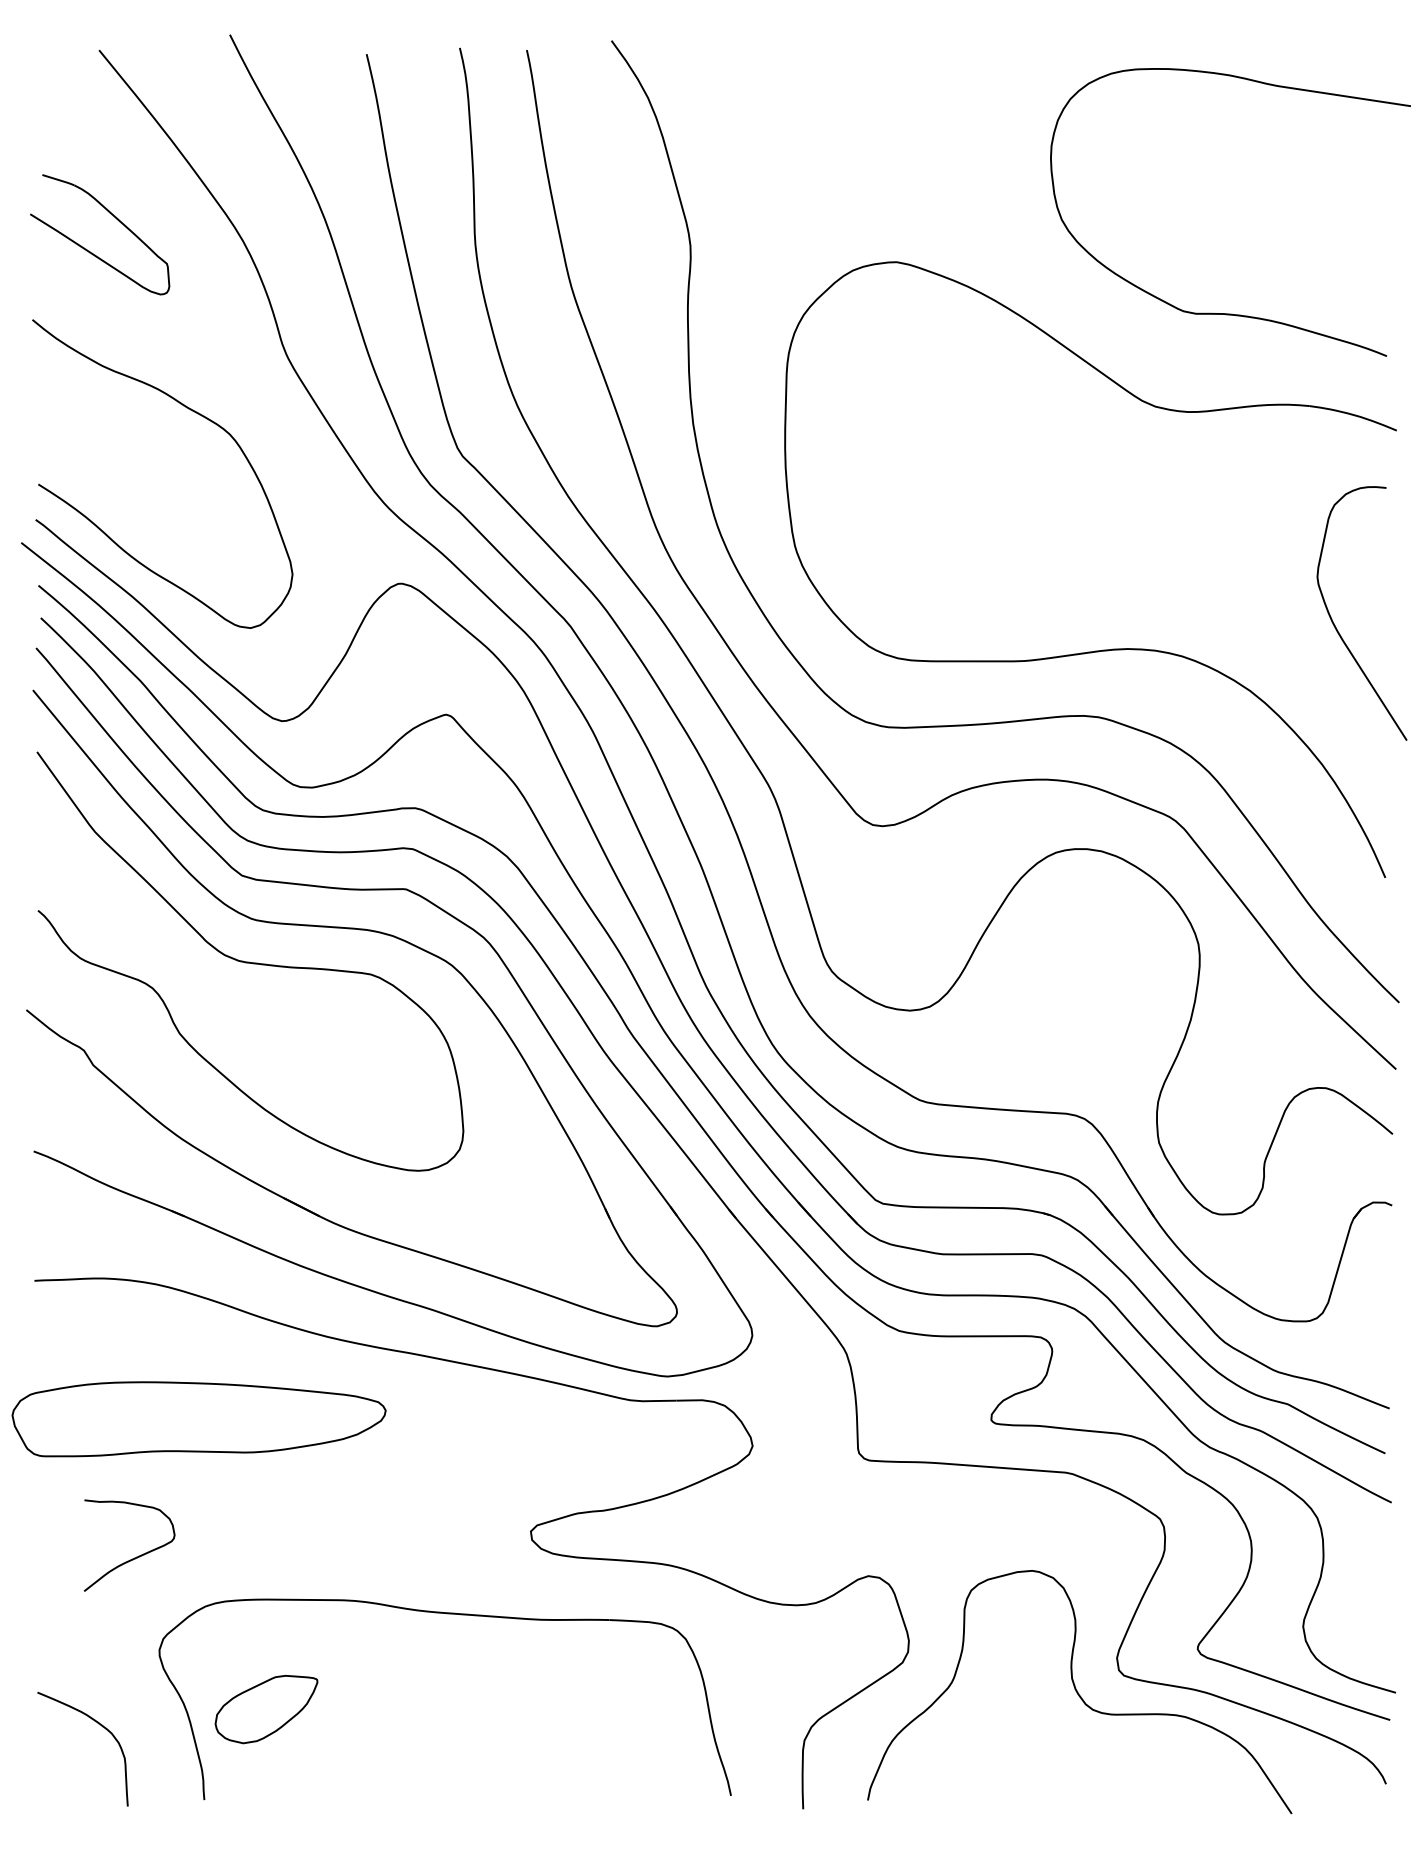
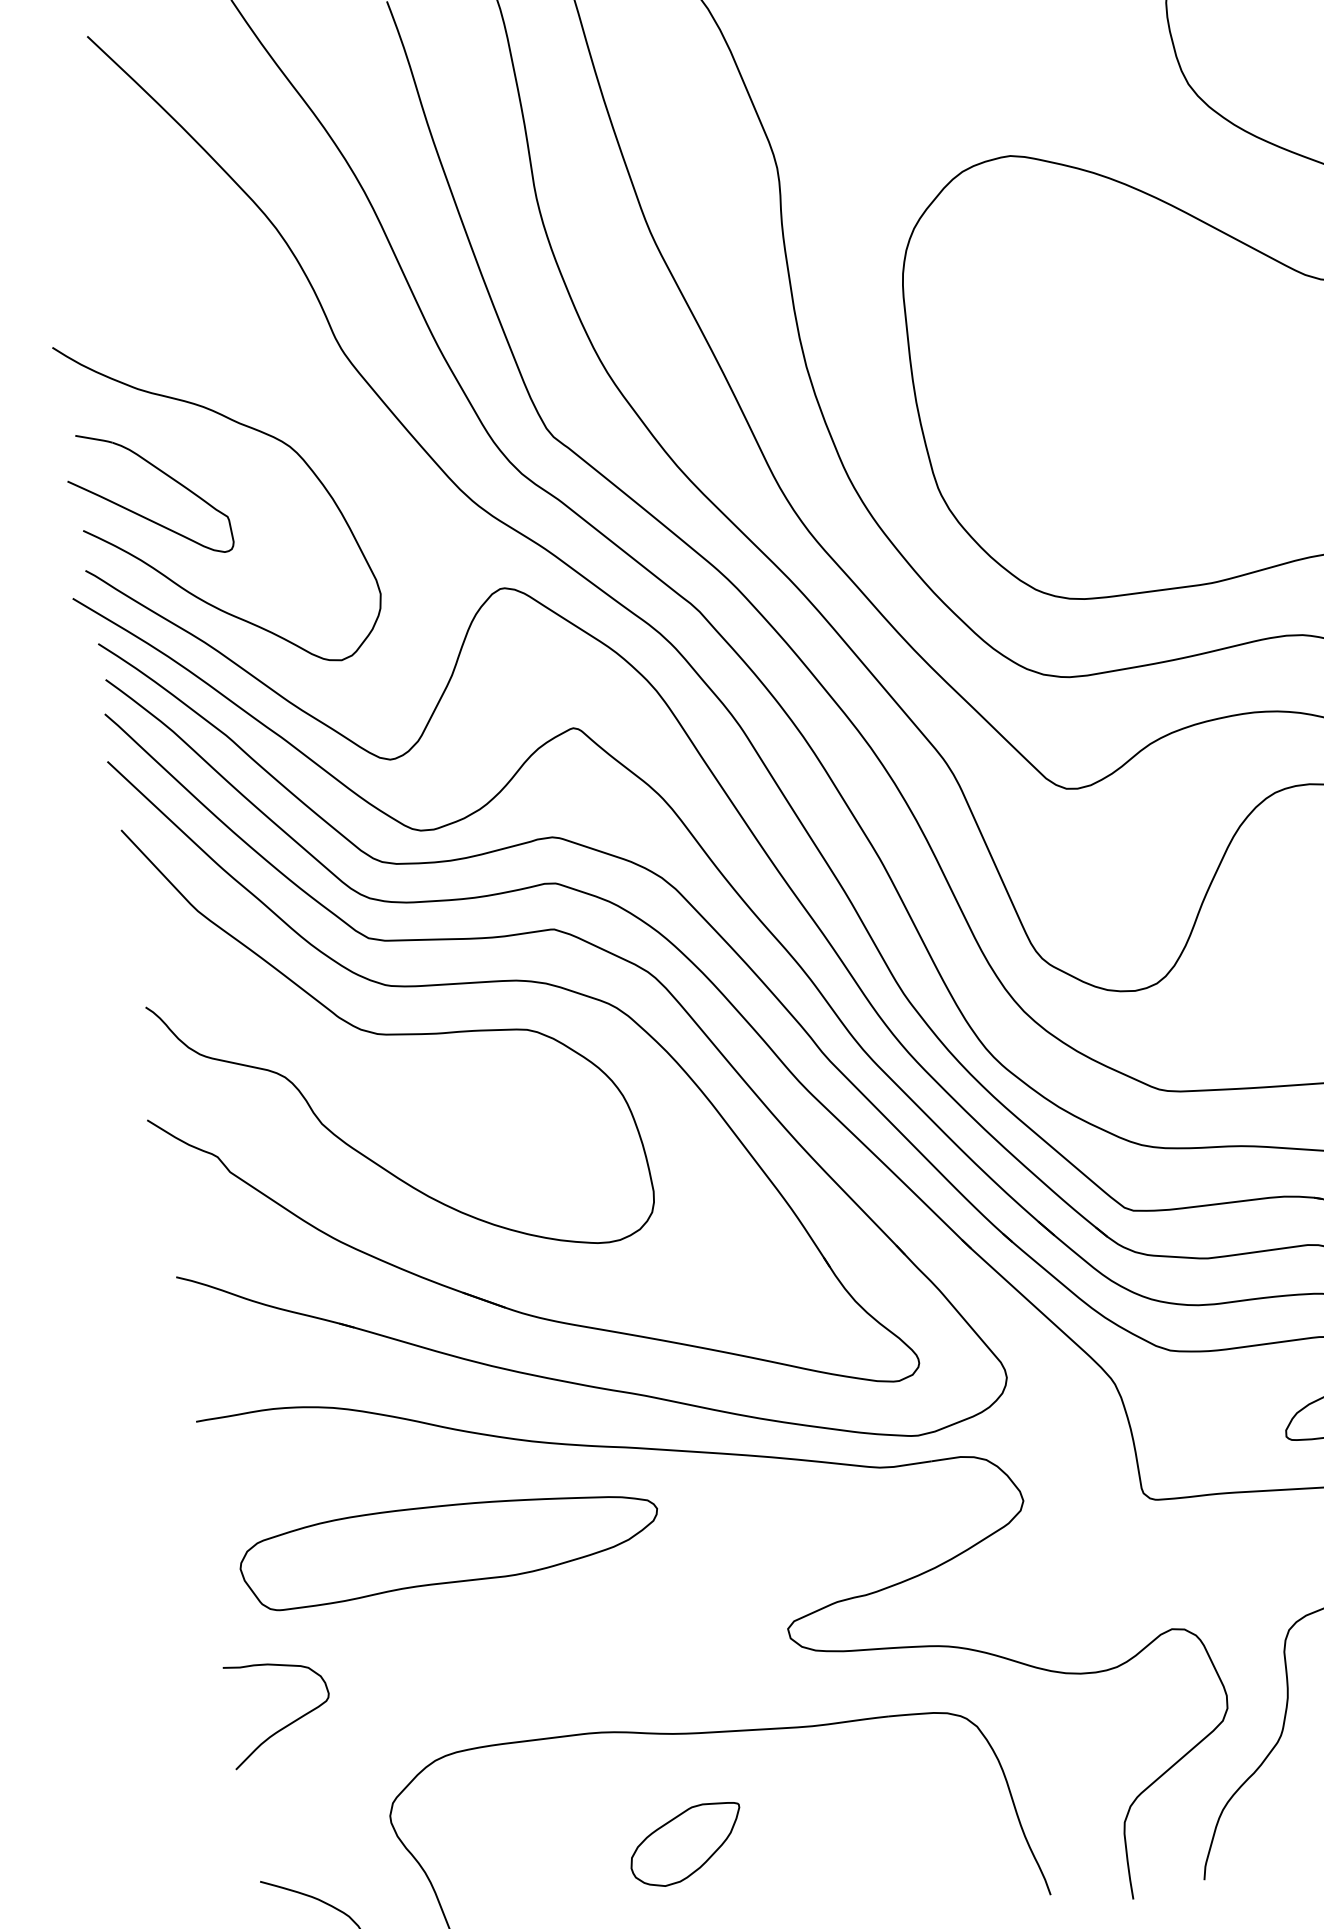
part: (89, 250) -> (139, 513), moved
part: (198, 1419) -> (449, 1546), moved
curve: (134, 1557) -> (287, 1724), moved
part: (266, 1709) -> (686, 1844), moved

